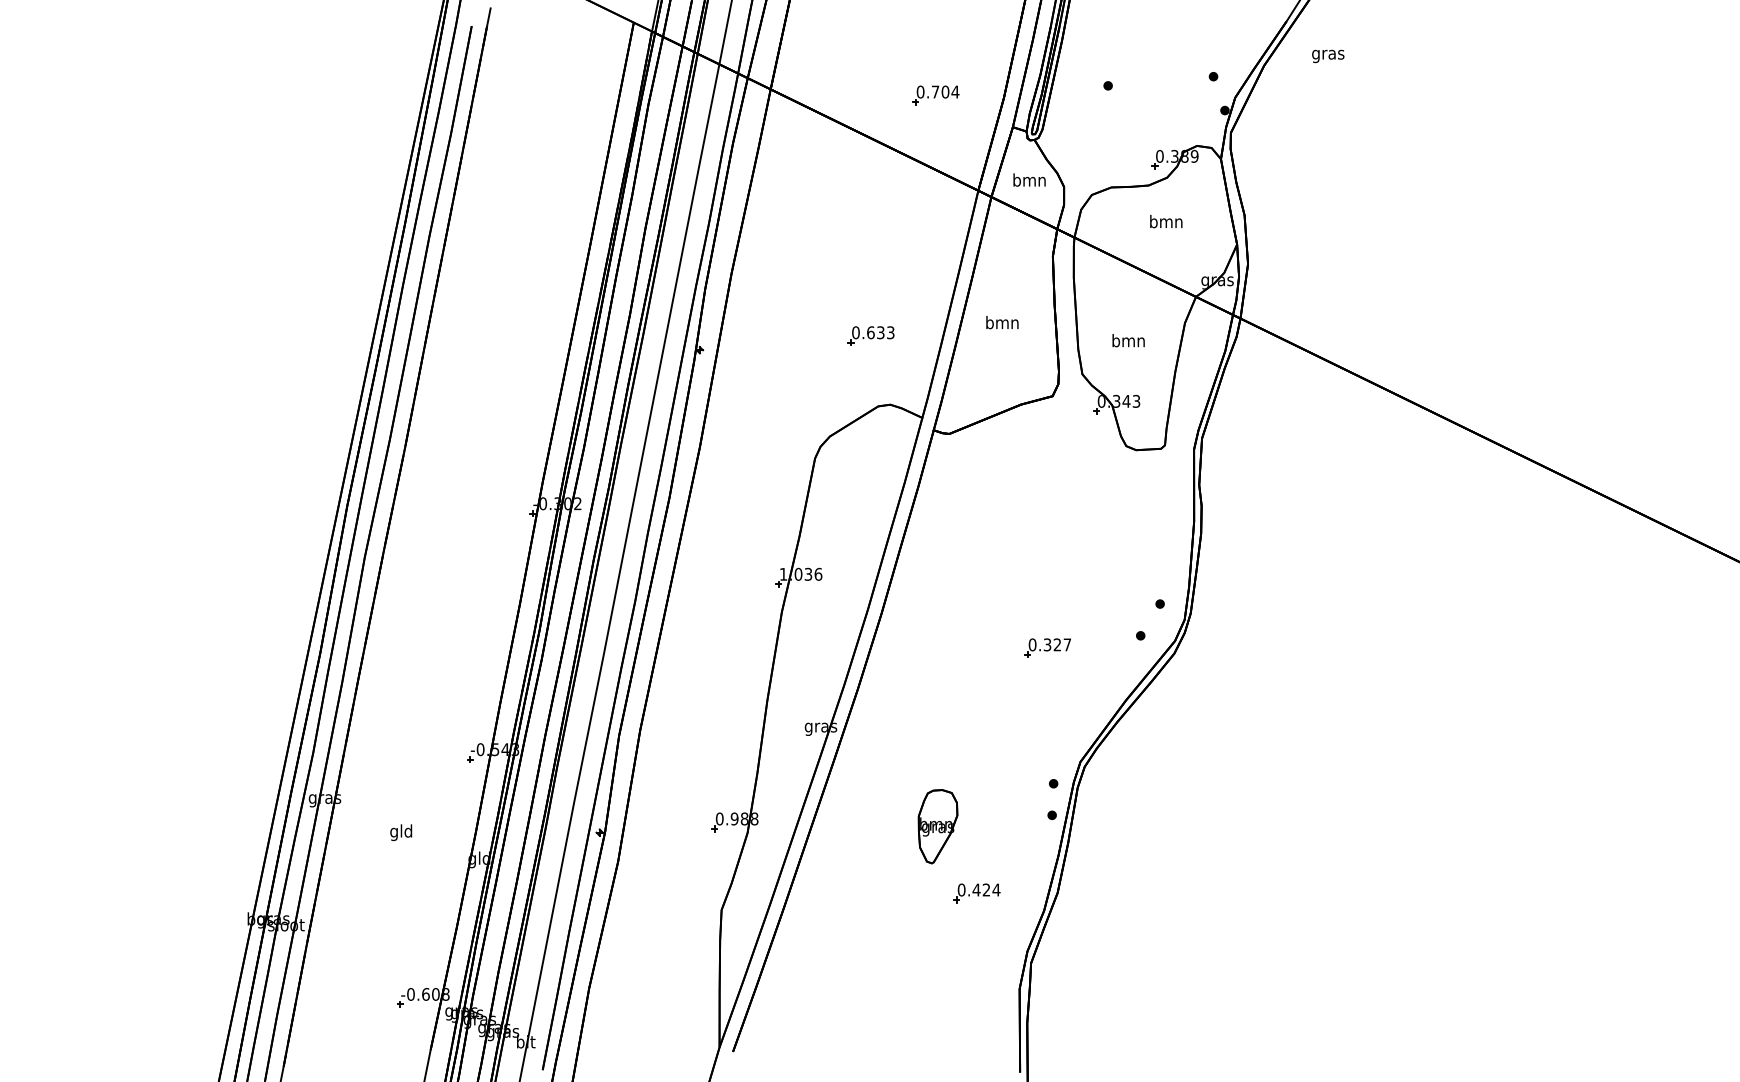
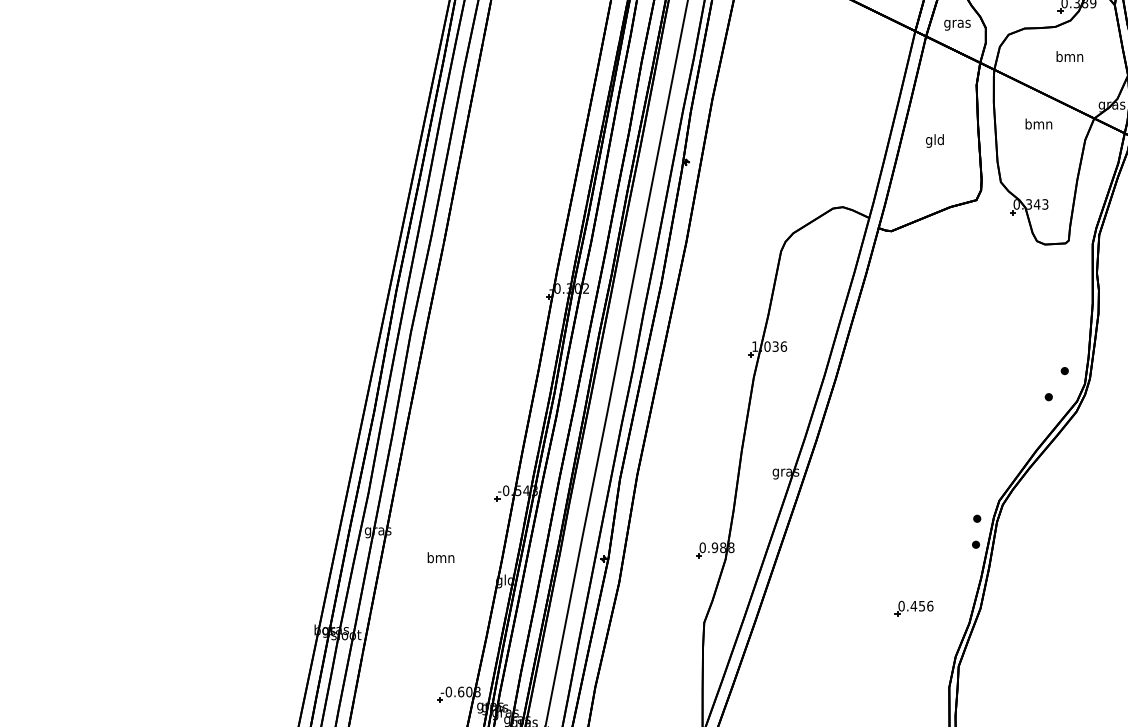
text: (1029, 181) -> (957, 23), bmn -> gras
text: (1002, 323) -> (935, 140), bmn -> gld
part: (870, 335) -> (826, 150), removed
text: (1128, 340) -> (1038, 123), moved
part: (1047, 647) -> (972, 406), removed
part: (937, 826) -> (881, 553), removed
text: (401, 832) -> (441, 558), gld -> bmn
text: (991, 889) -> (926, 605), 0.424 -> 0.456

